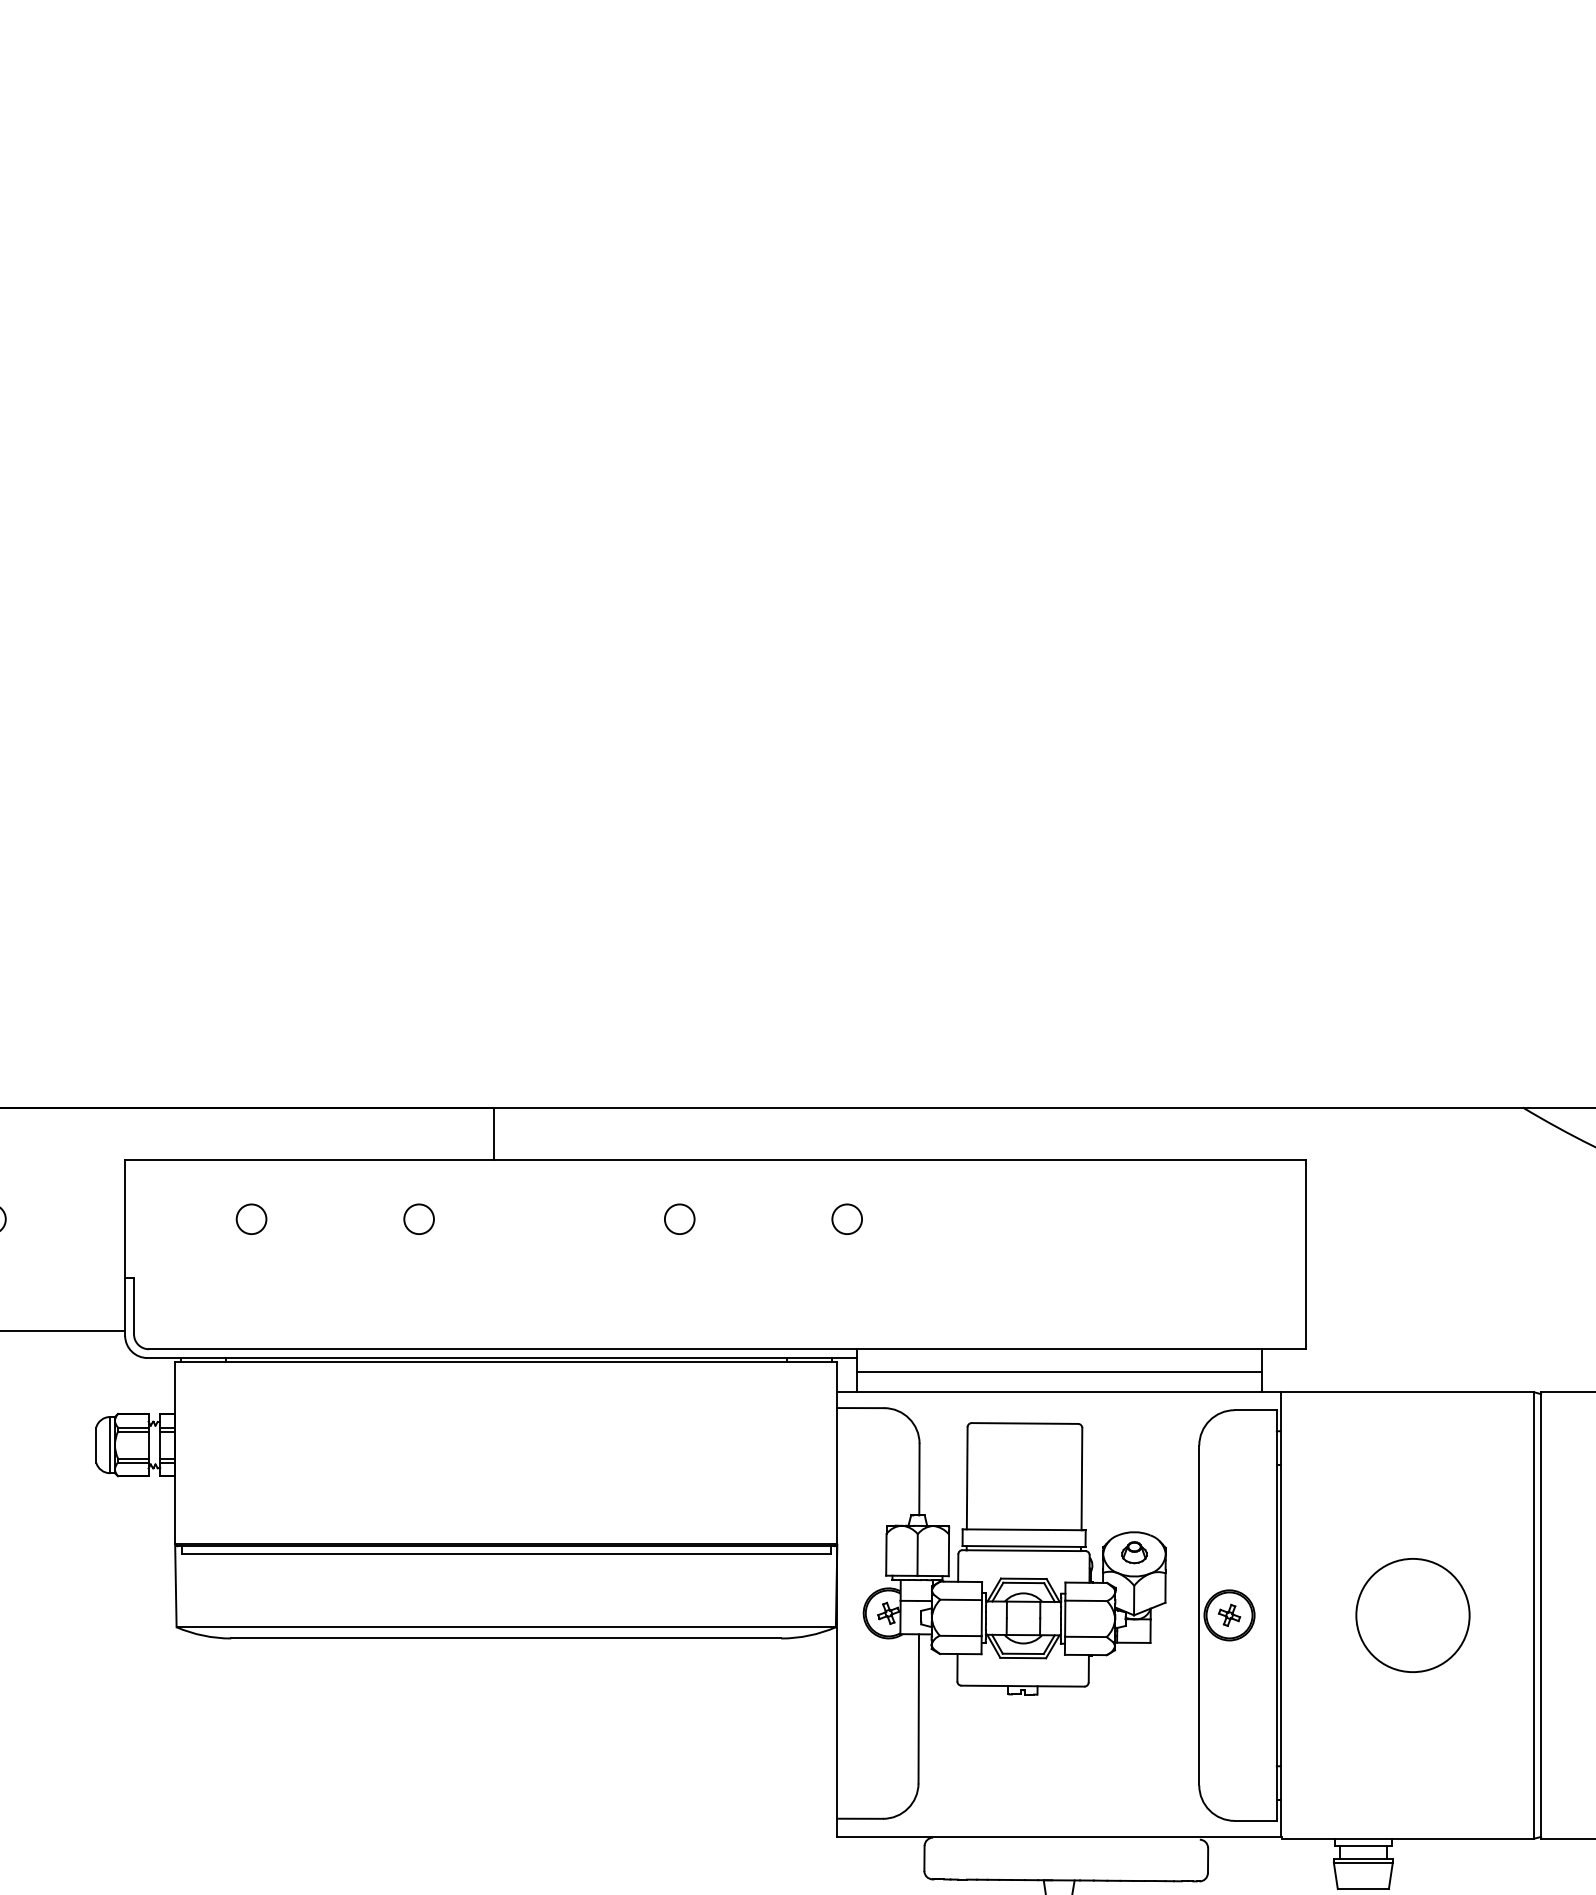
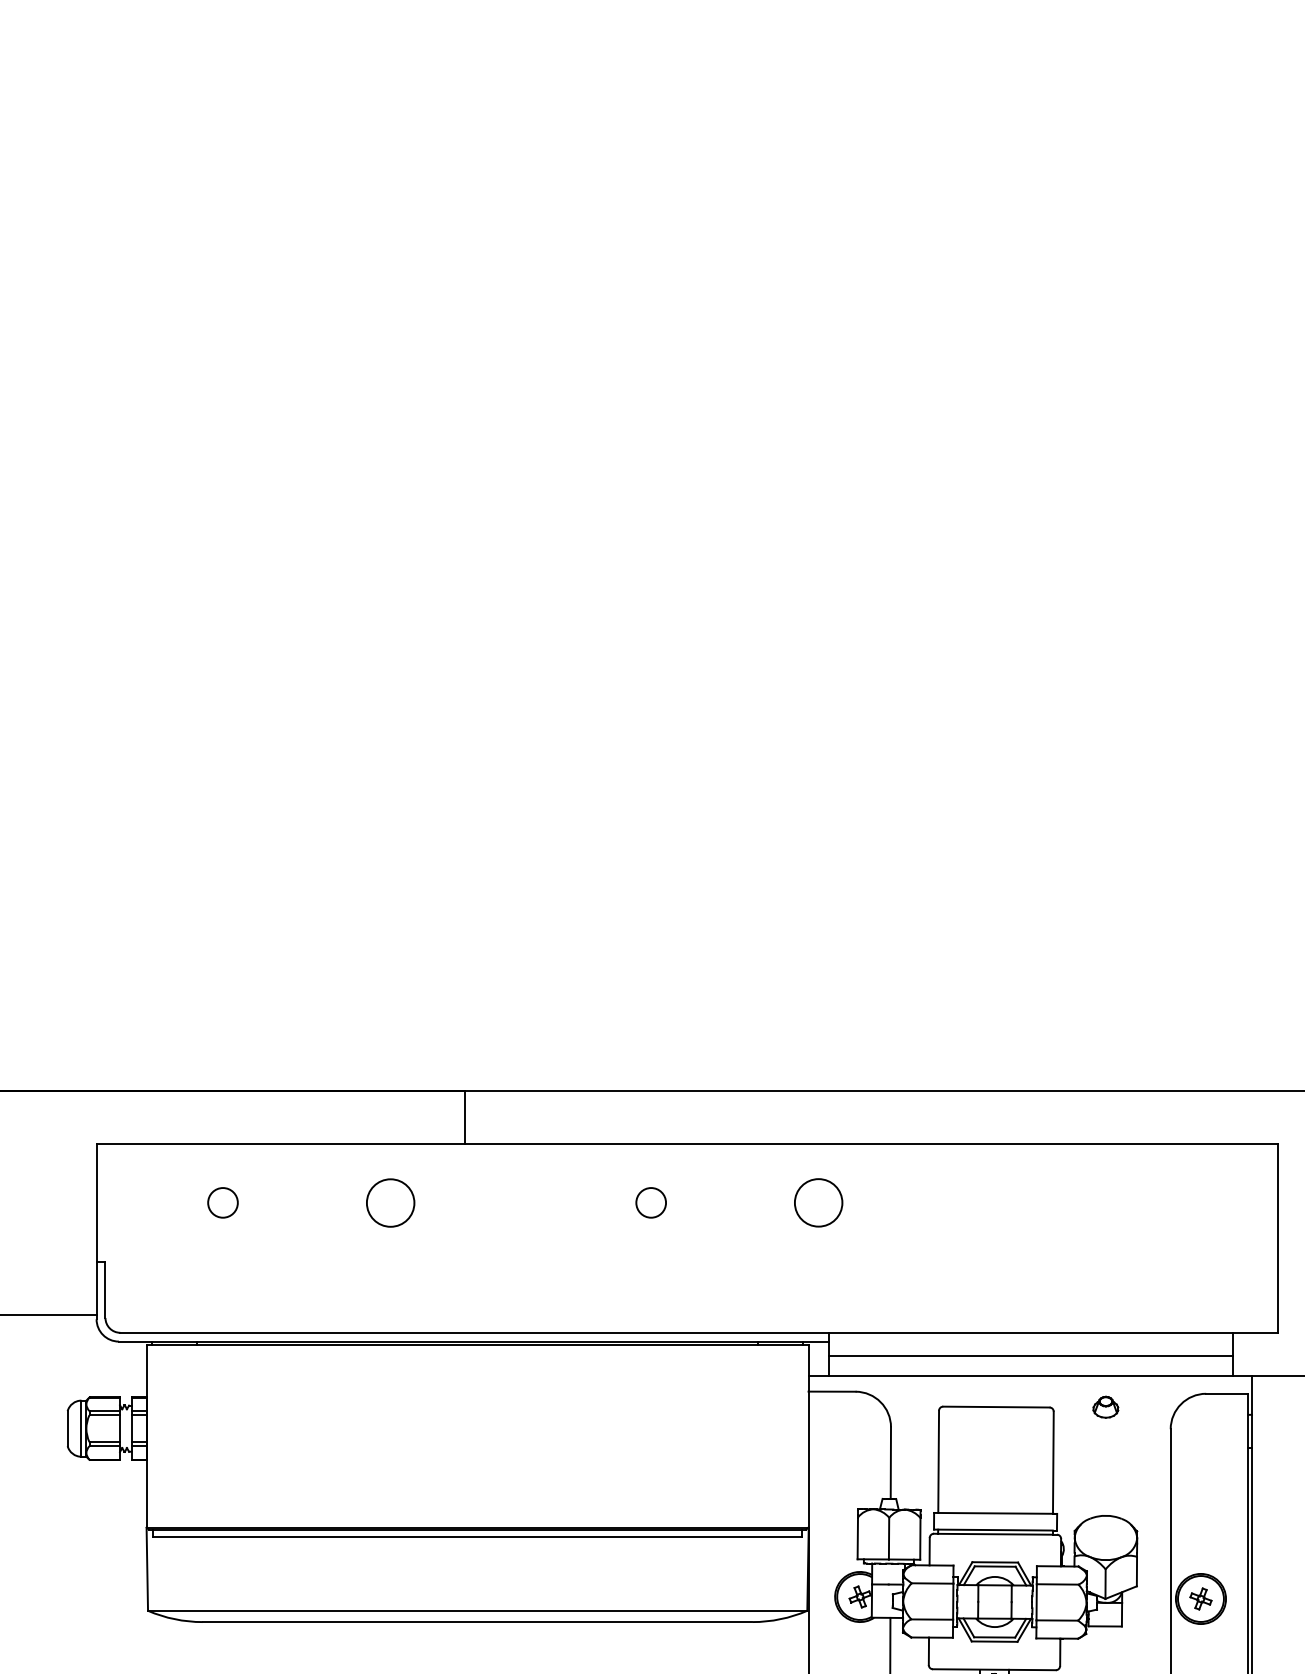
circle: (418, 1218) -> (389, 1202), size x1.6
circle: (847, 1219) -> (818, 1203), size x1.6
part: (1134, 1552) -> (1105, 1407), moved

